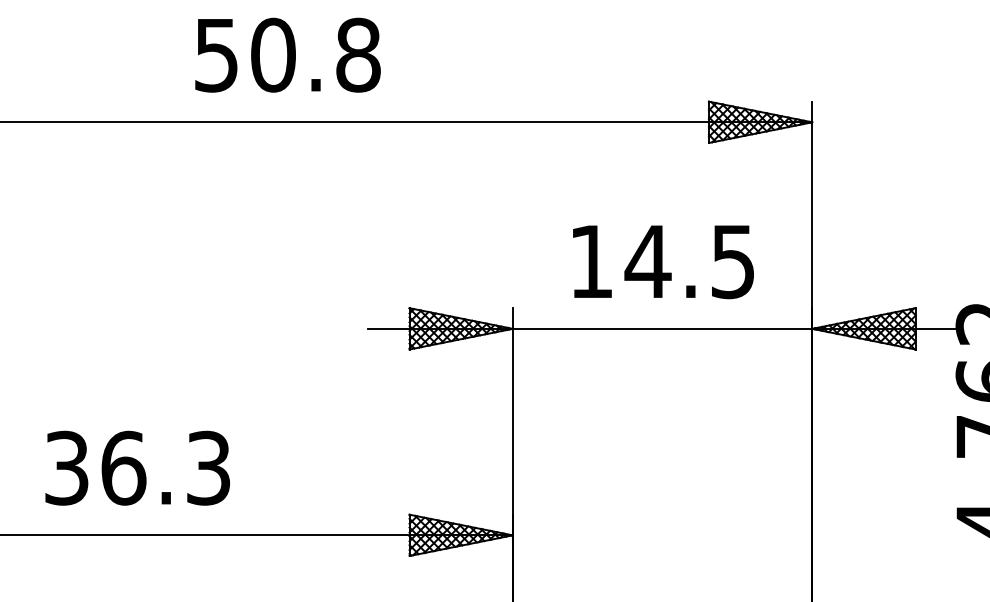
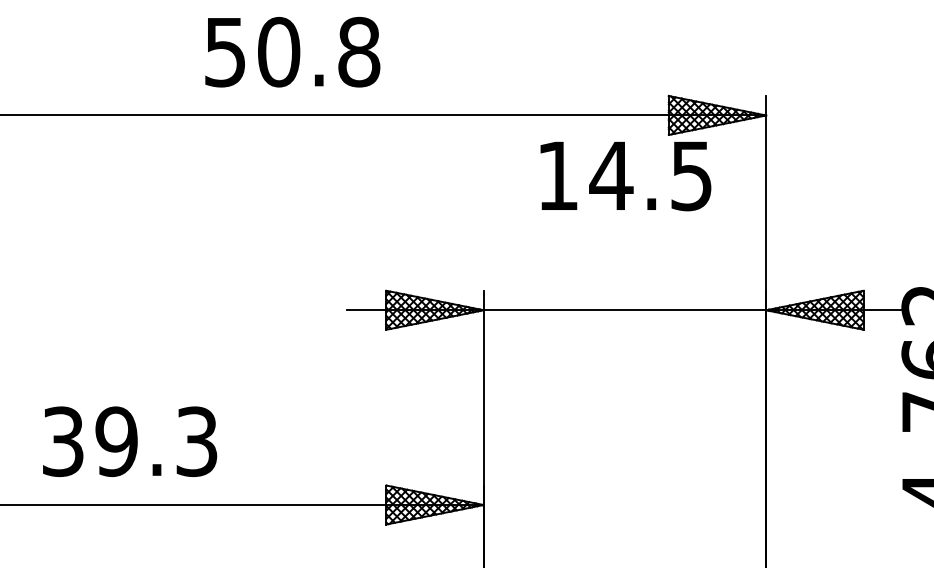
text: (287, 55) -> (292, 52), moved
text: (663, 262) -> (625, 176), moved
text: (123, 467) -> (116, 441), 36.3 -> 39.3

